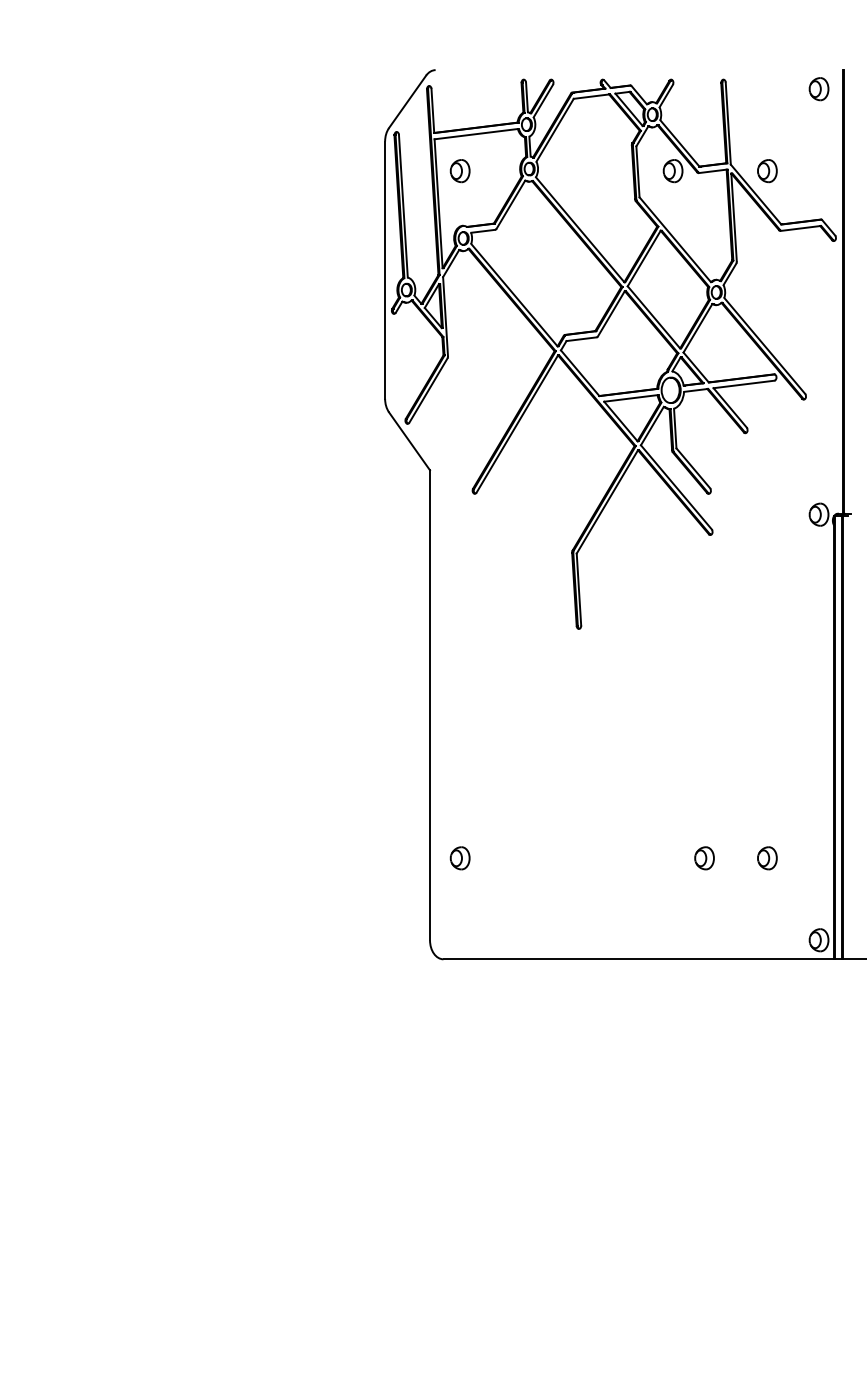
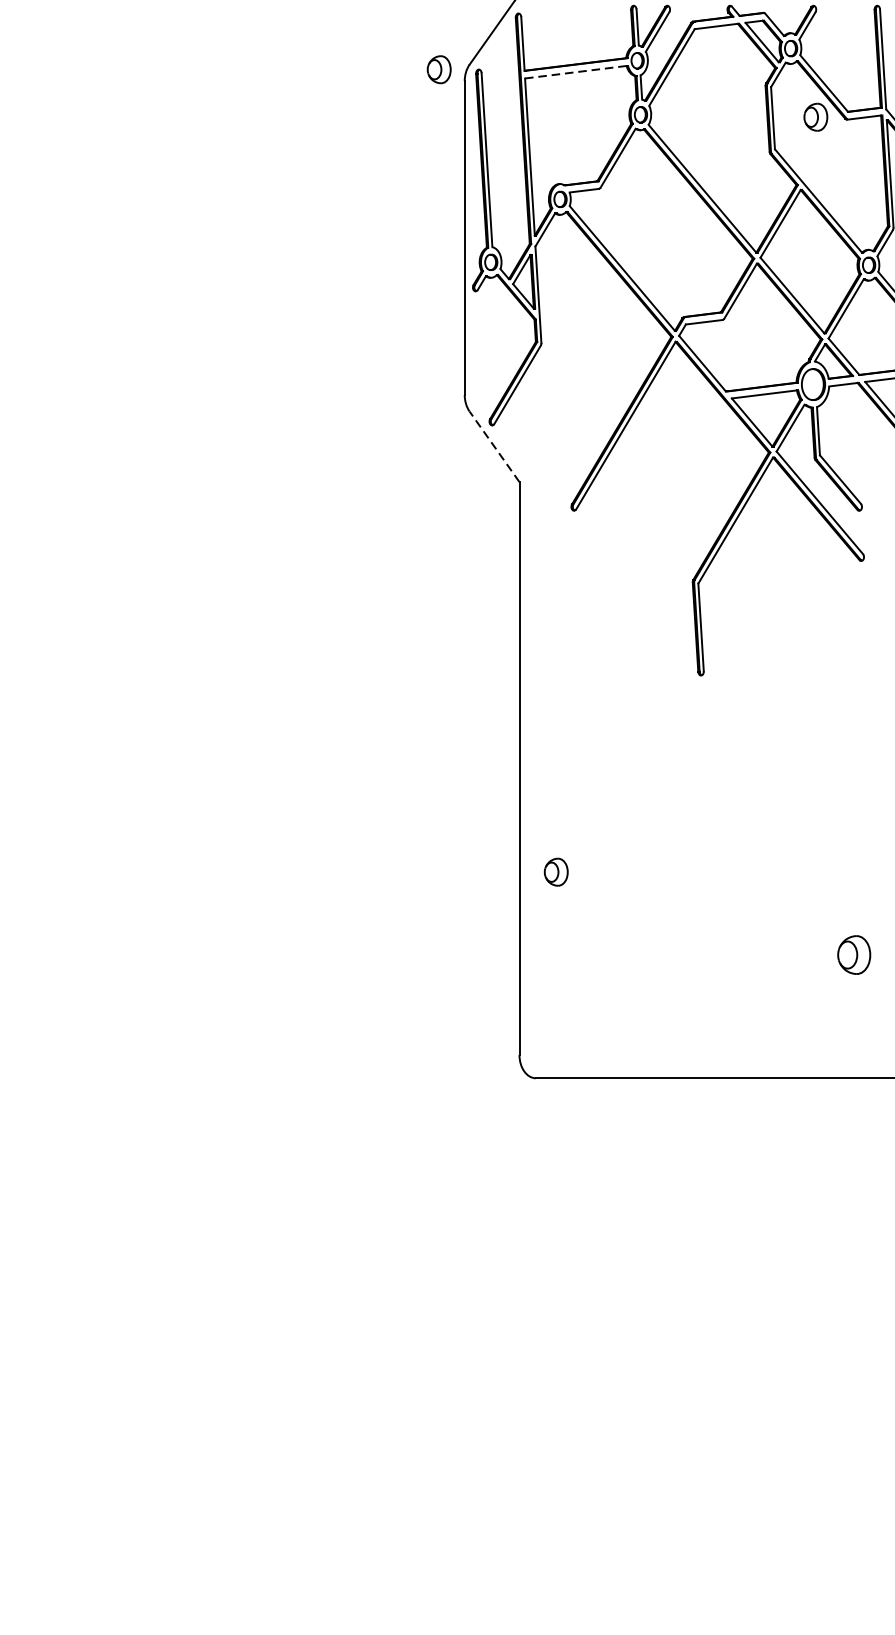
line: (476, 134) -> (576, 72), solid -> dashed
part: (459, 171) -> (438, 70), moved
line: (409, 440) -> (494, 445), solid -> dashed
part: (459, 858) -> (555, 872), moved
part: (704, 858) -> (854, 955), size x1.4

